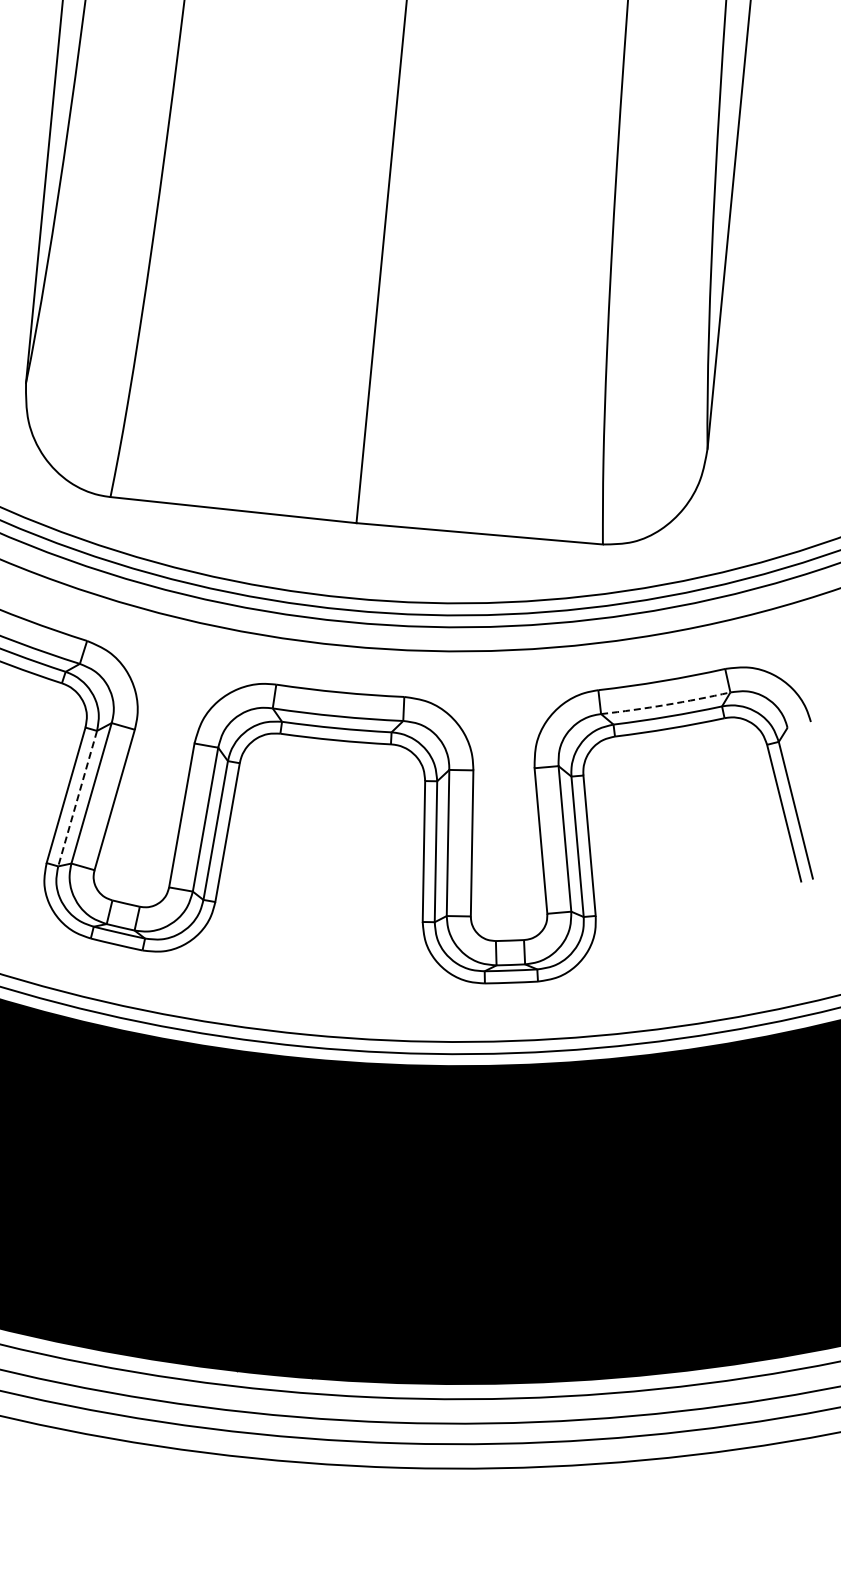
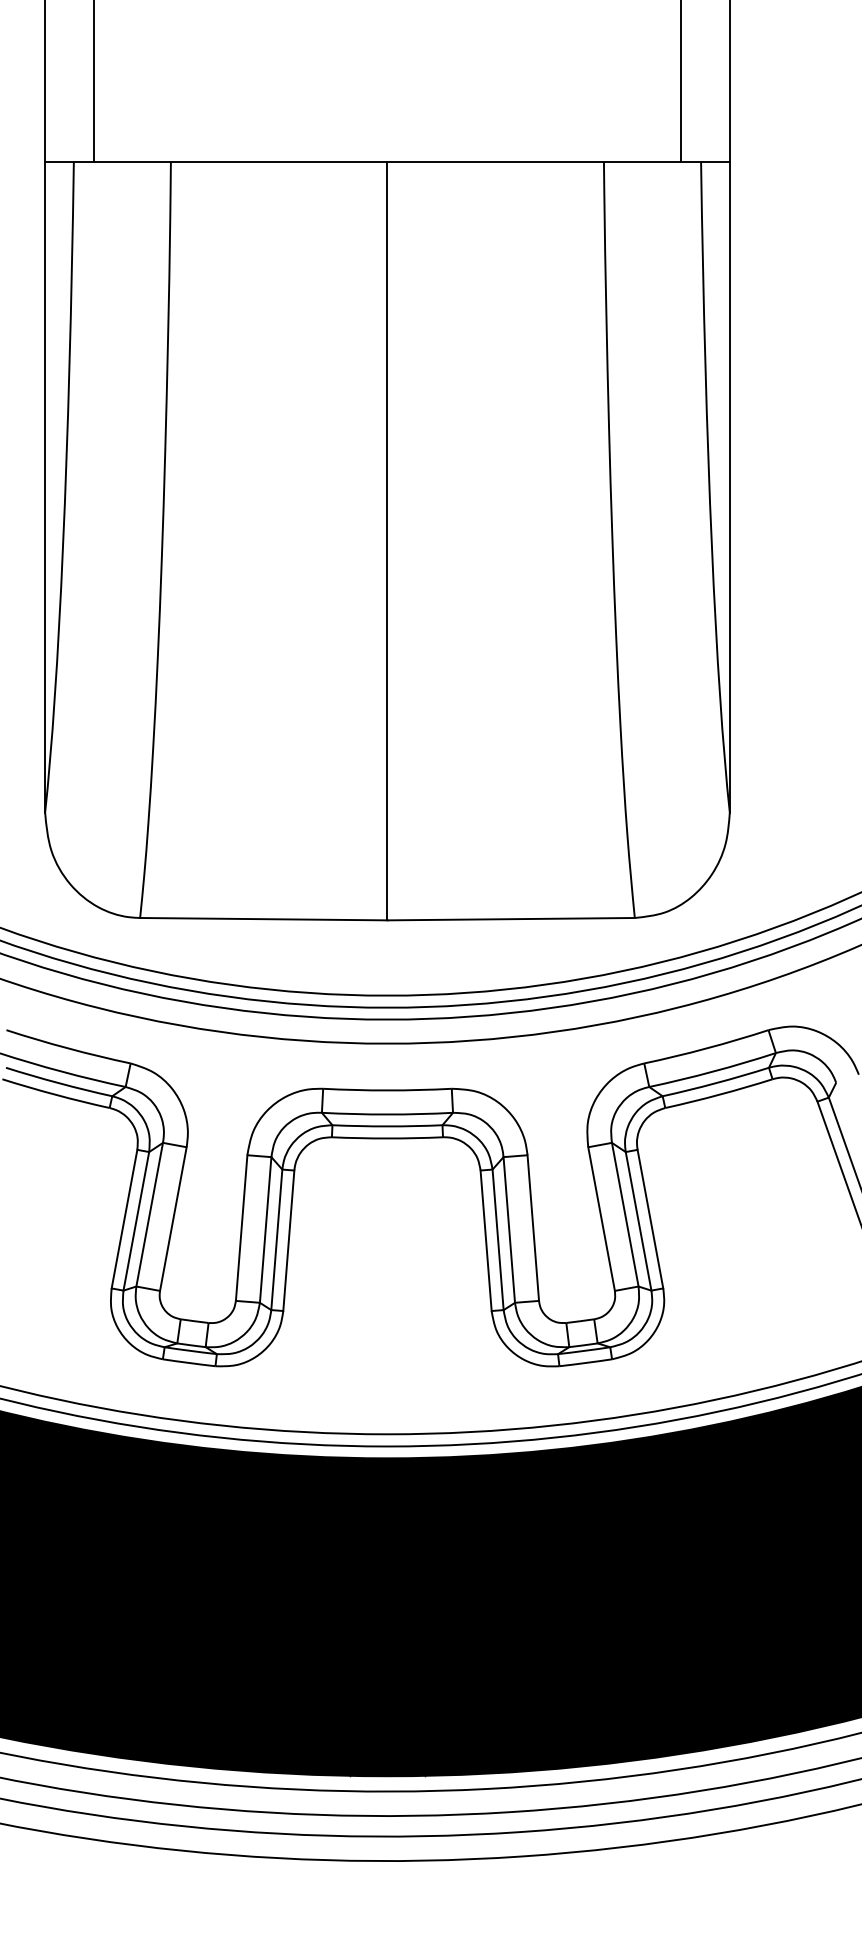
arc: (666, 704) -> (713, 1071), dashed -> solid
line: (77, 798) -> (136, 1221), dashed -> solid

